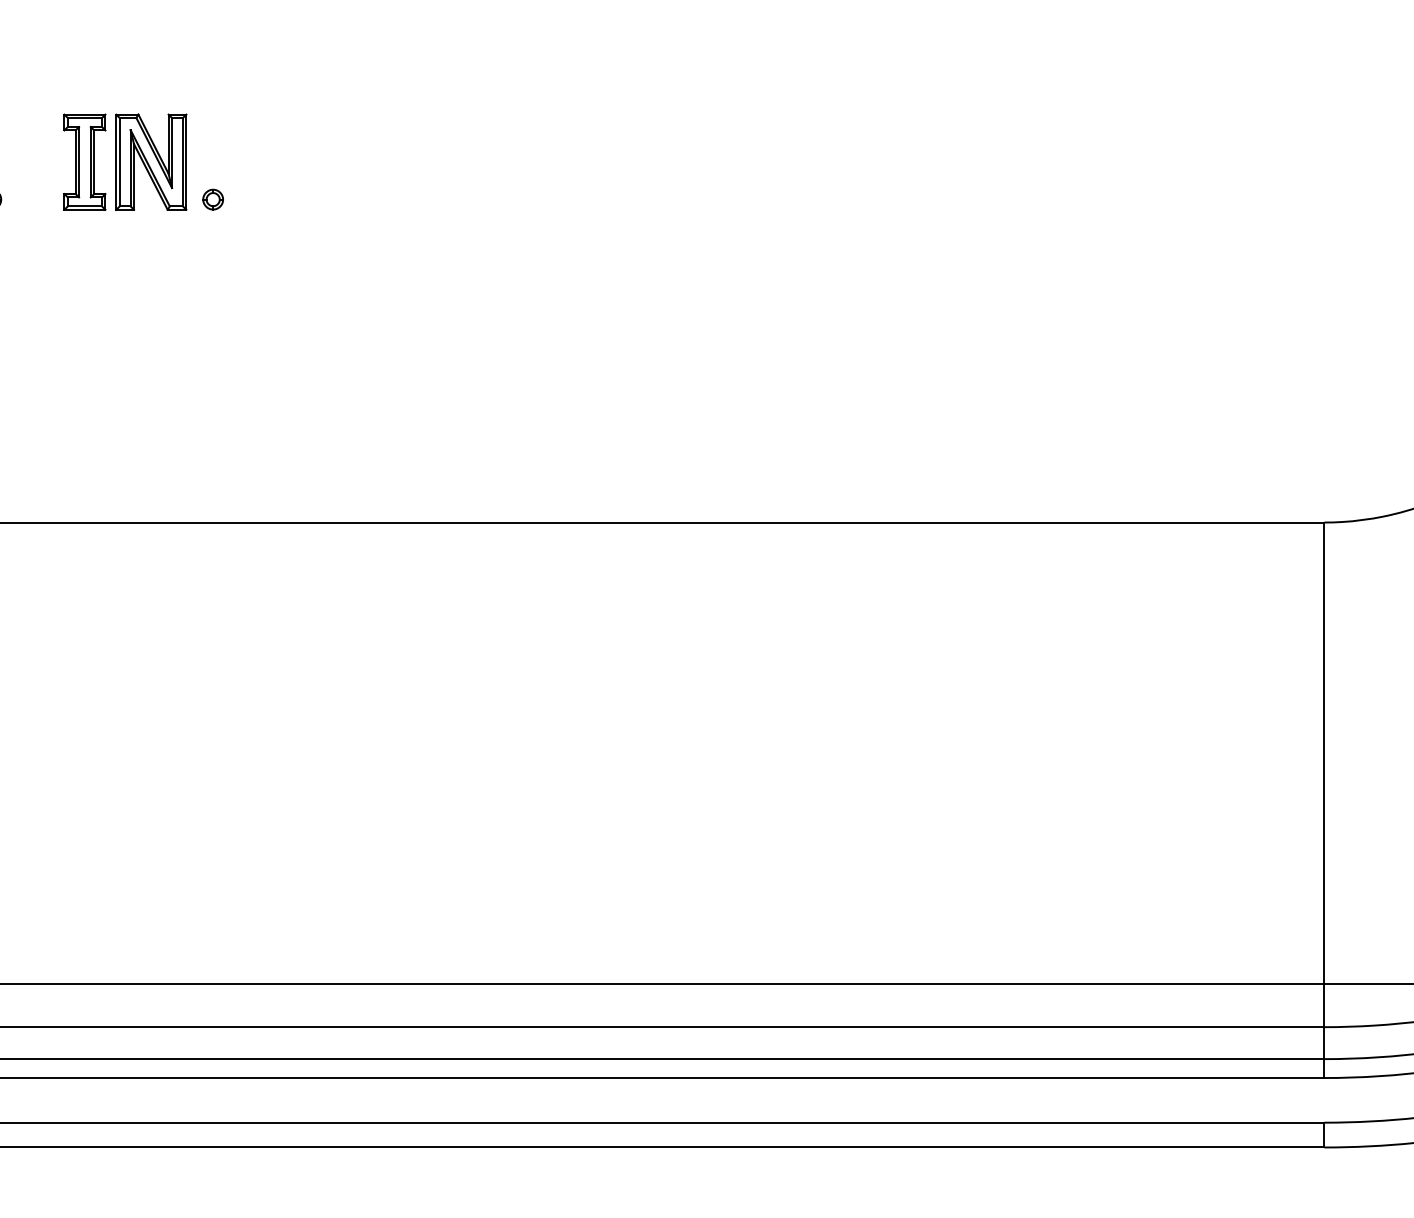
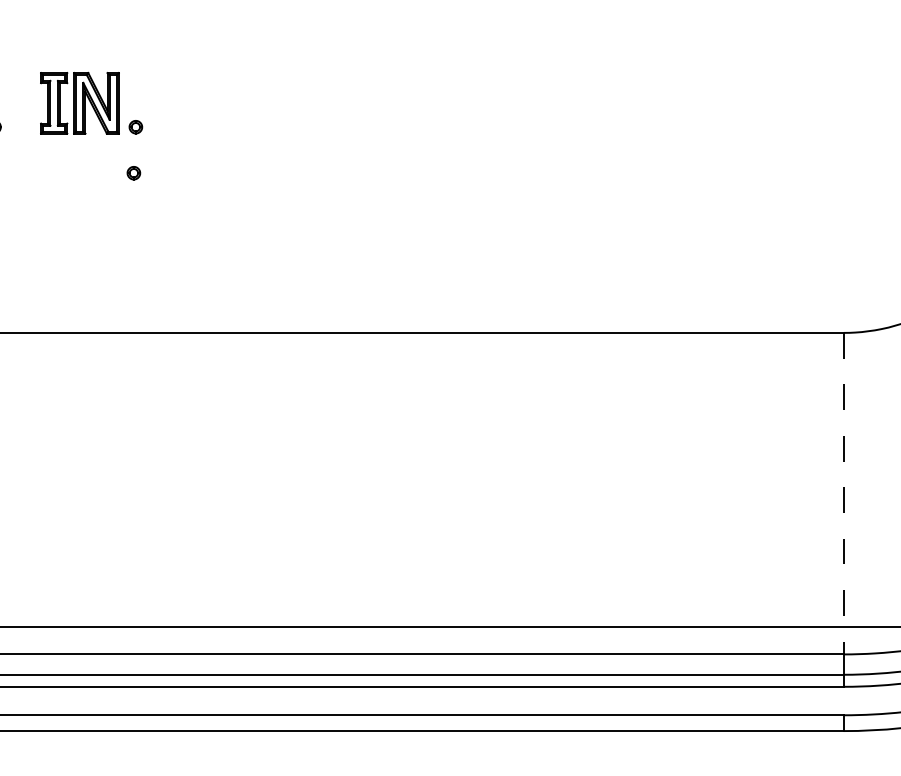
part: (209, 272) -> (133, 173), added
line: (1323, 774) -> (843, 493), solid -> dashed

